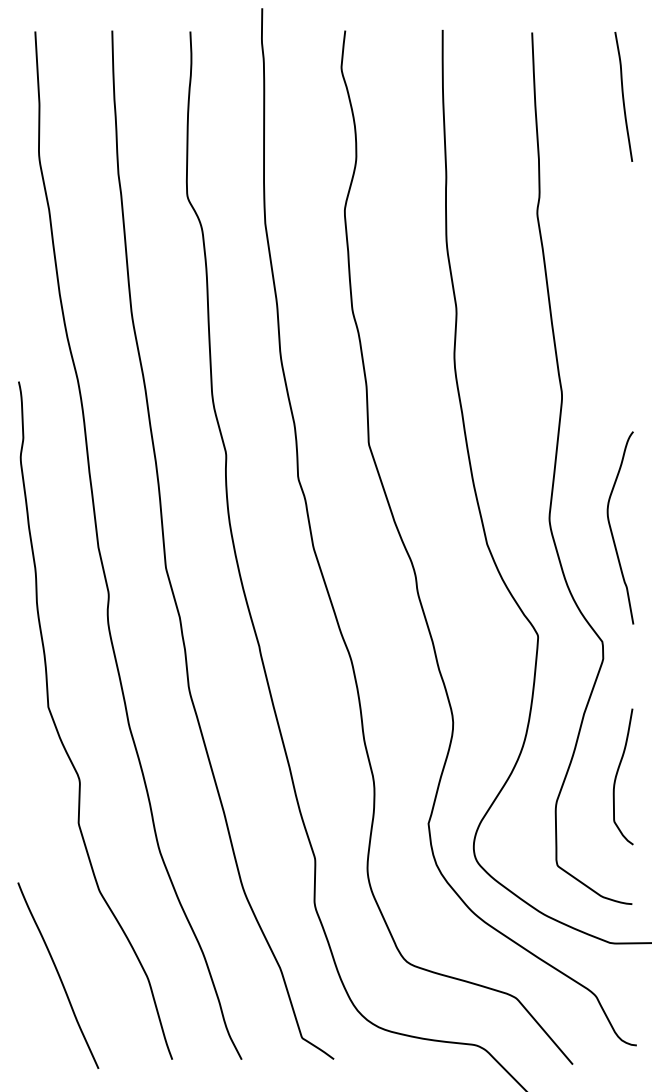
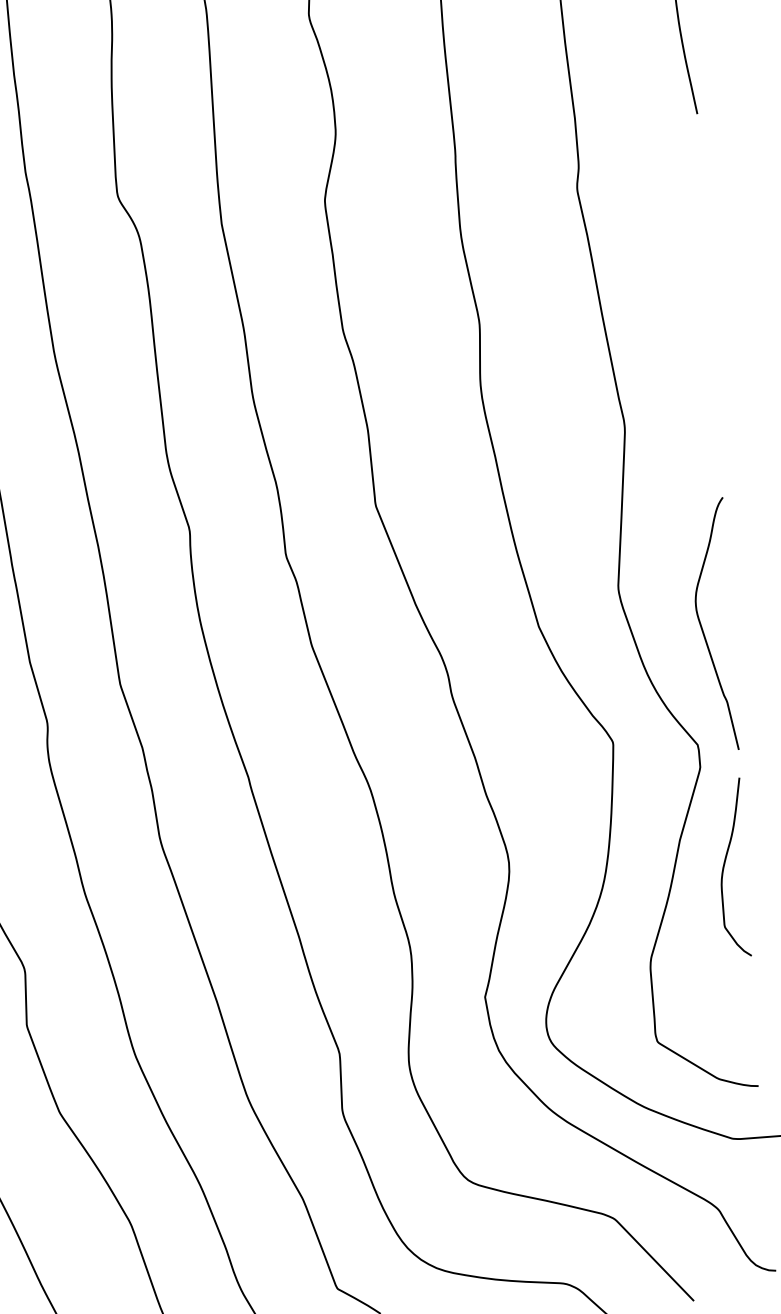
curve: (612, 531) -> (703, 629), moved
curve: (617, 775) -> (725, 866), moved

